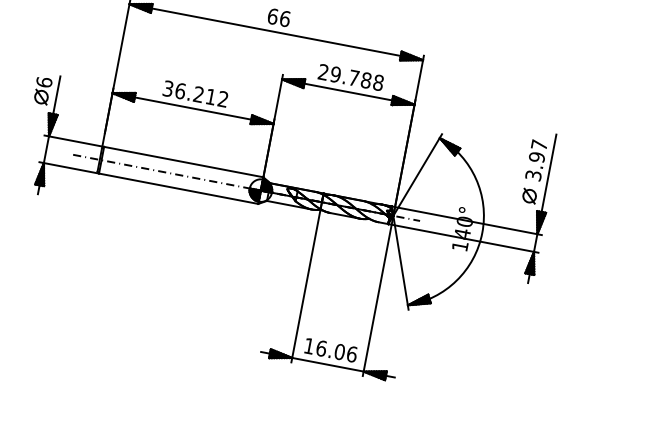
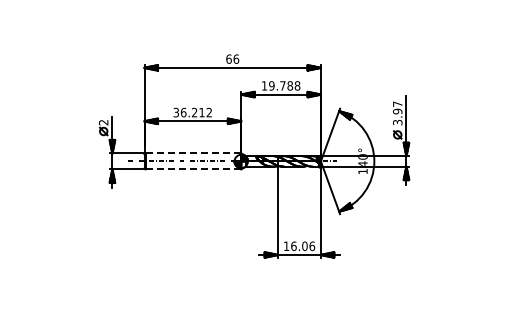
text: (321, 71) -> (263, 85), 29.788 -> 19.788
text: (43, 82) -> (103, 122), 6 -> 2
line: (183, 162) -> (193, 153), solid -> dashed
line: (178, 188) -> (193, 169), solid -> dashed

